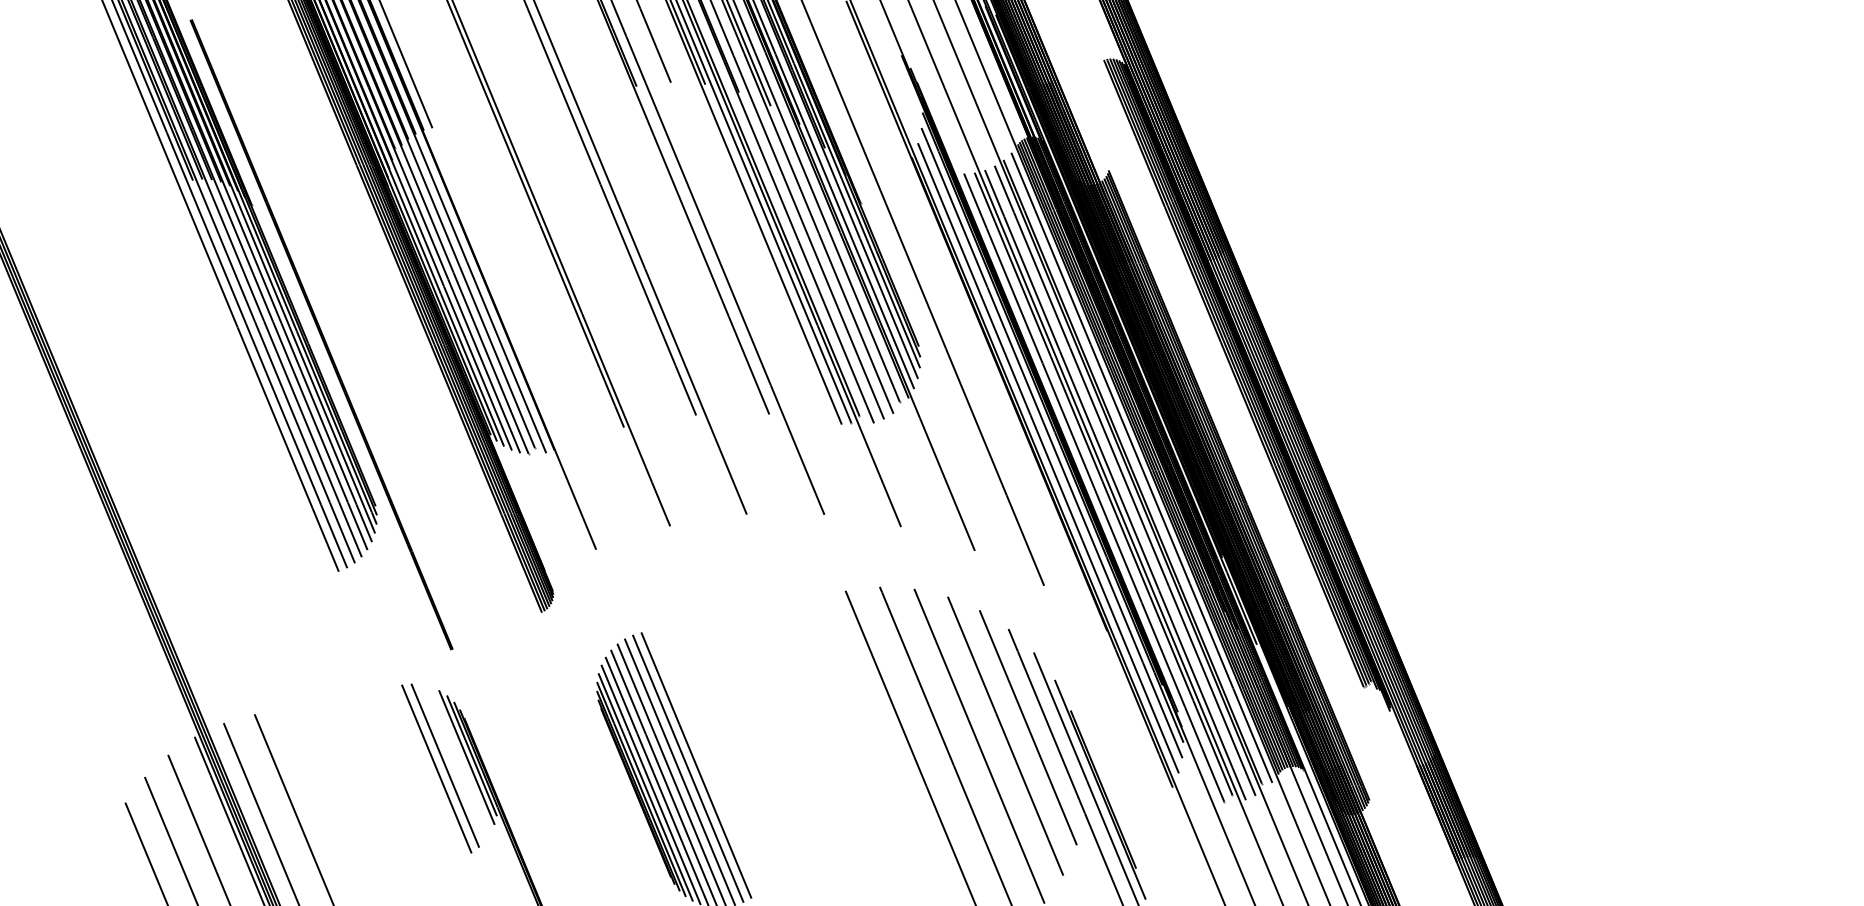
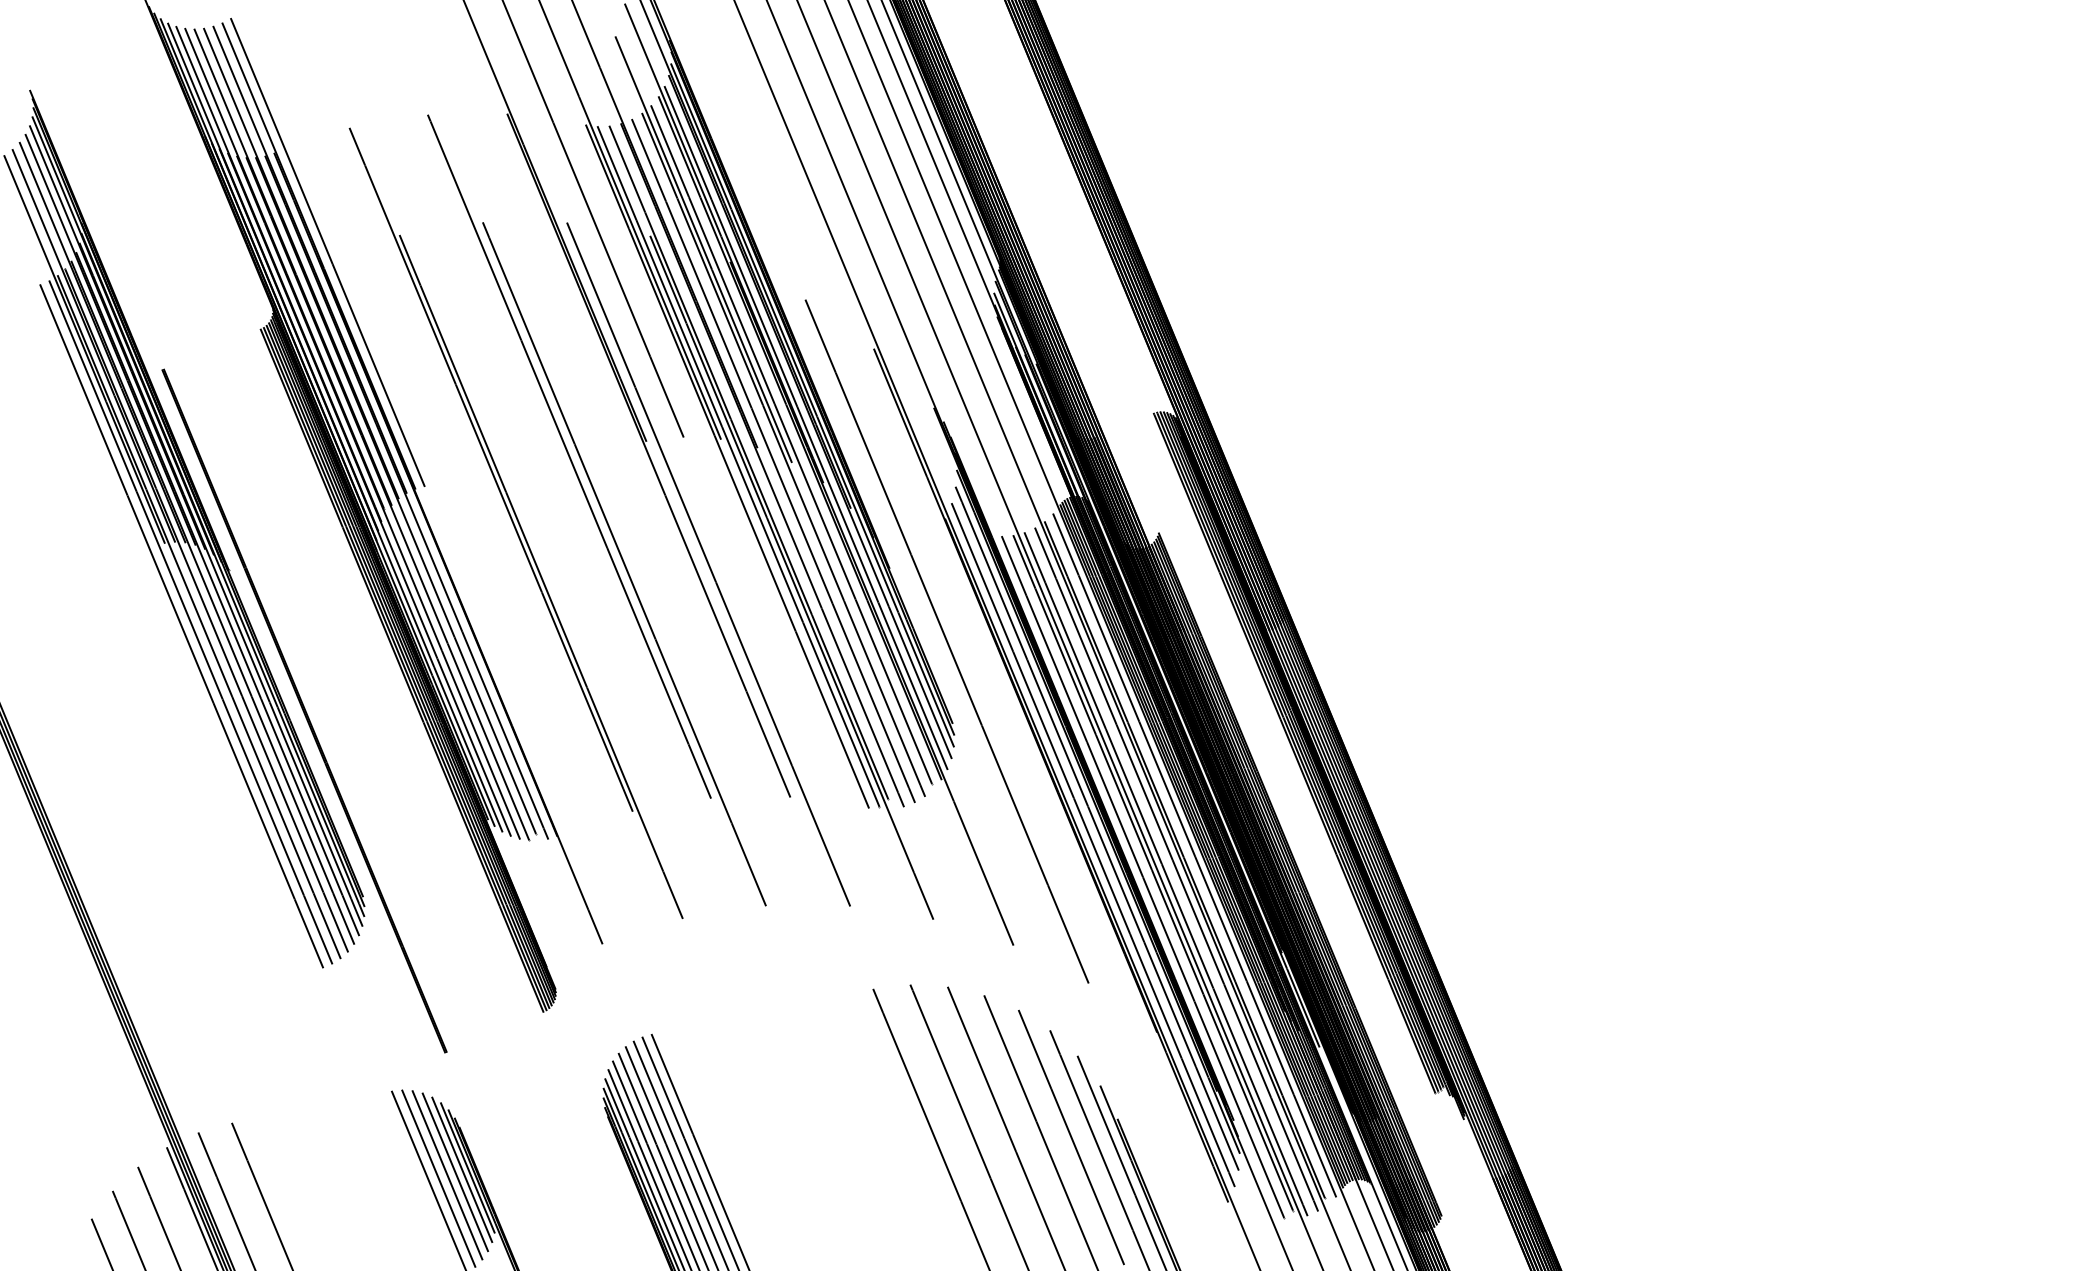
line: (460, 759) -> (455, 1171), added
line: (453, 762) -> (447, 1175), added

